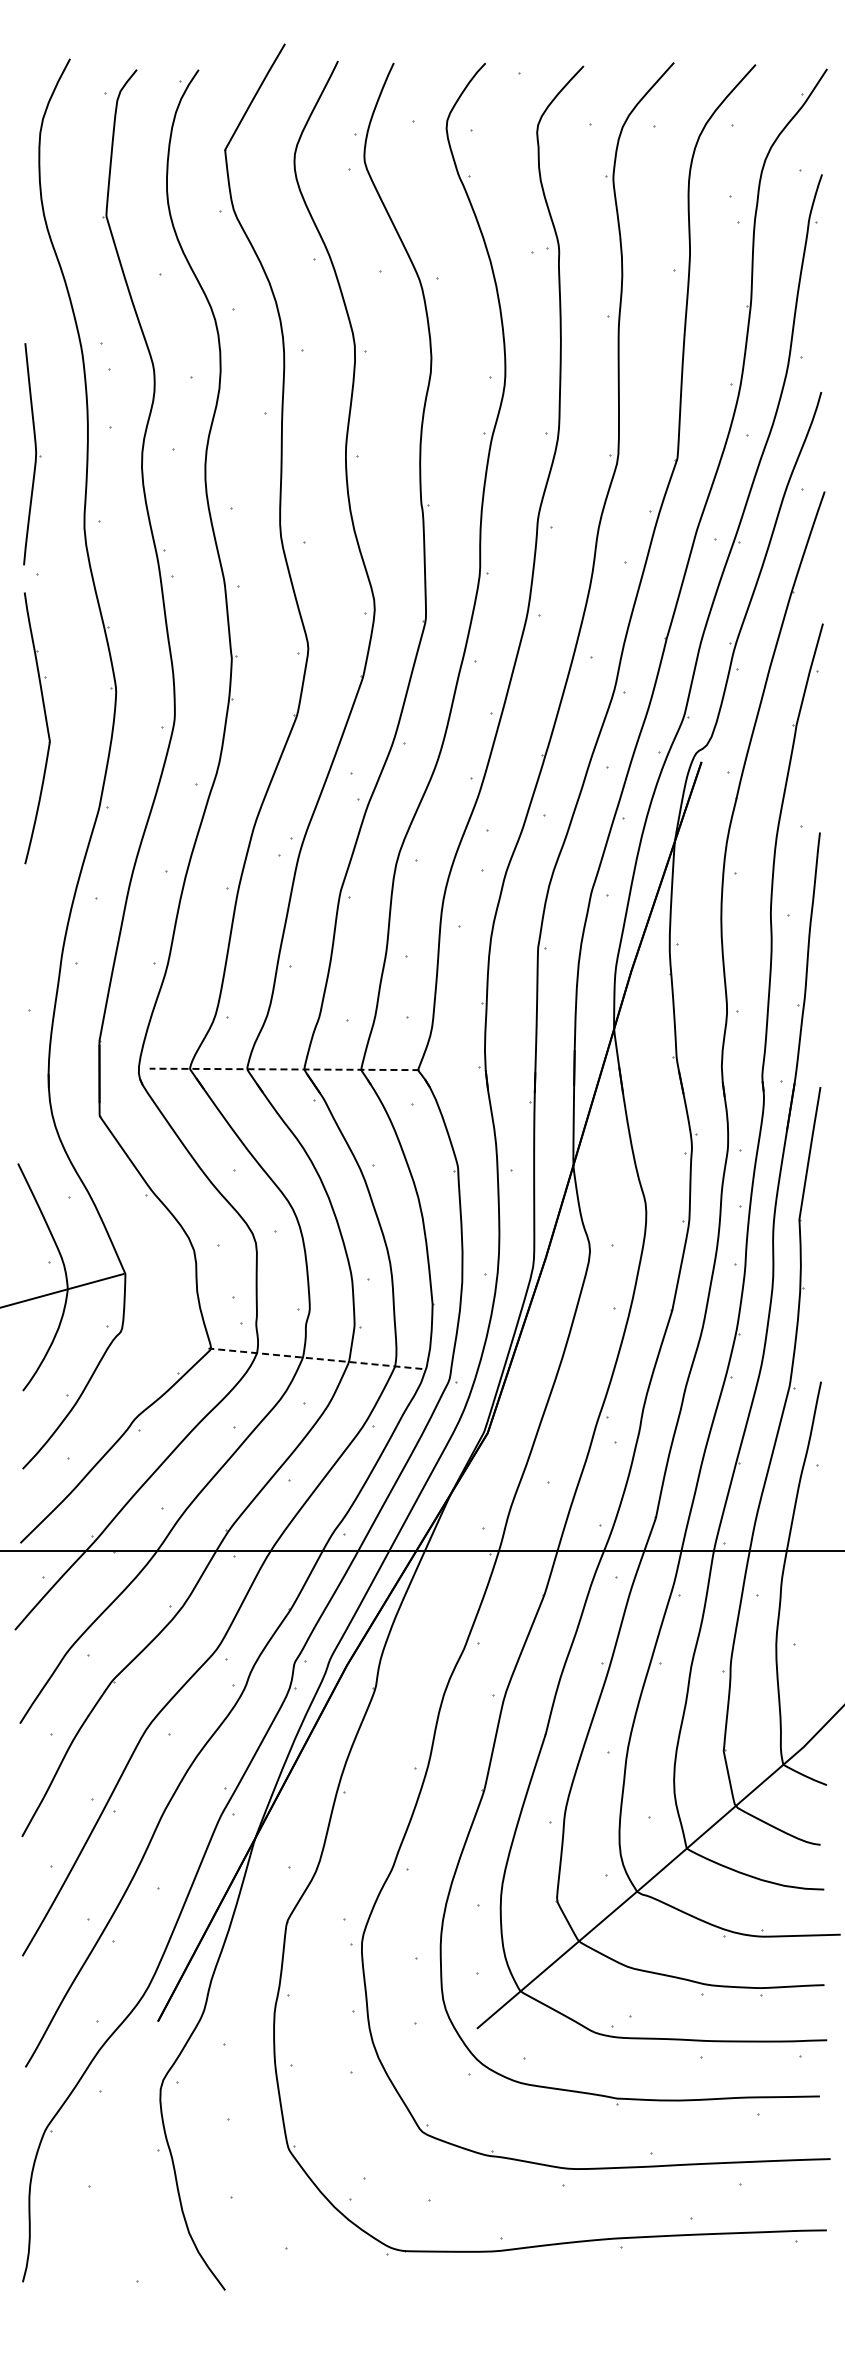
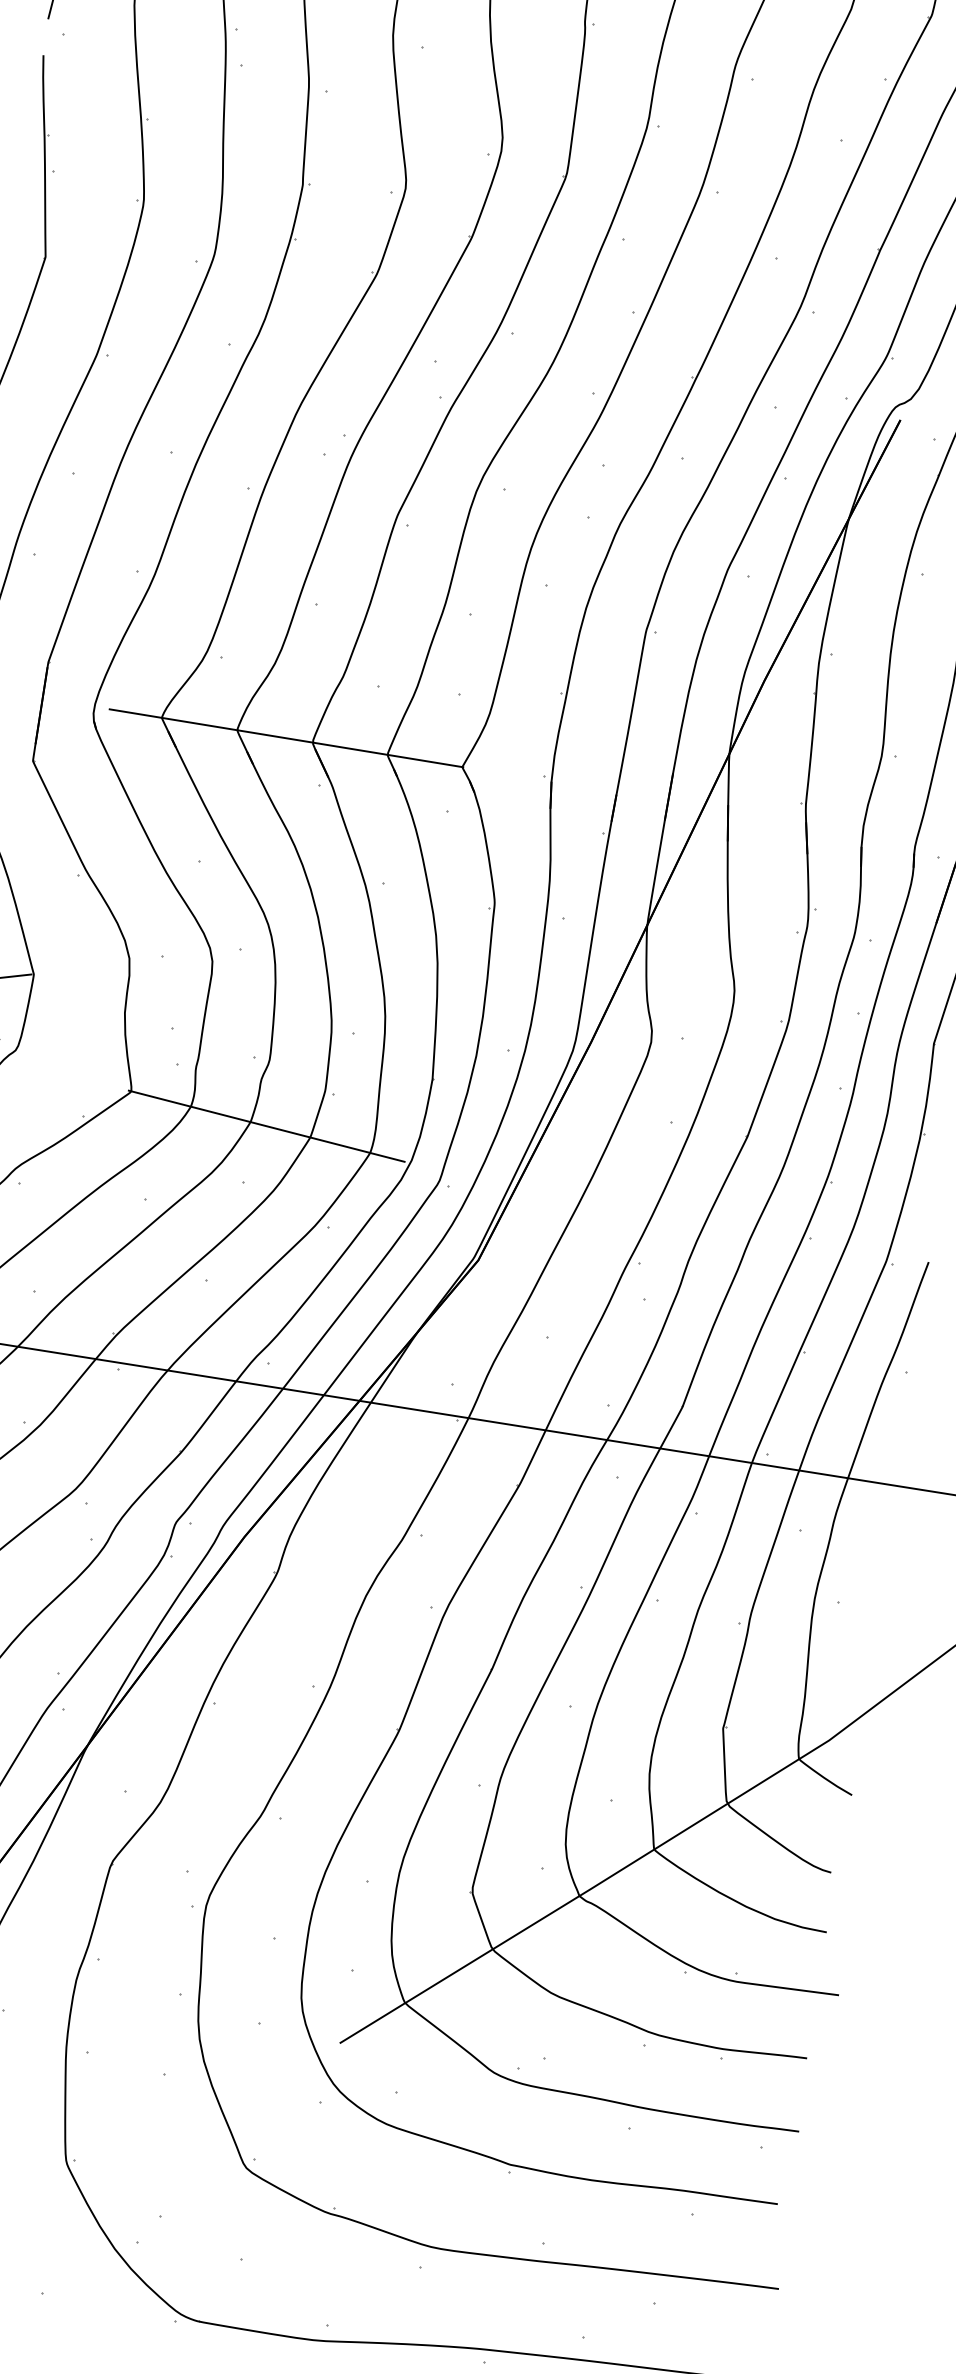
line: (284, 1069) -> (286, 738), dashed -> solid
line: (314, 1358) -> (265, 1125), dashed -> solid

